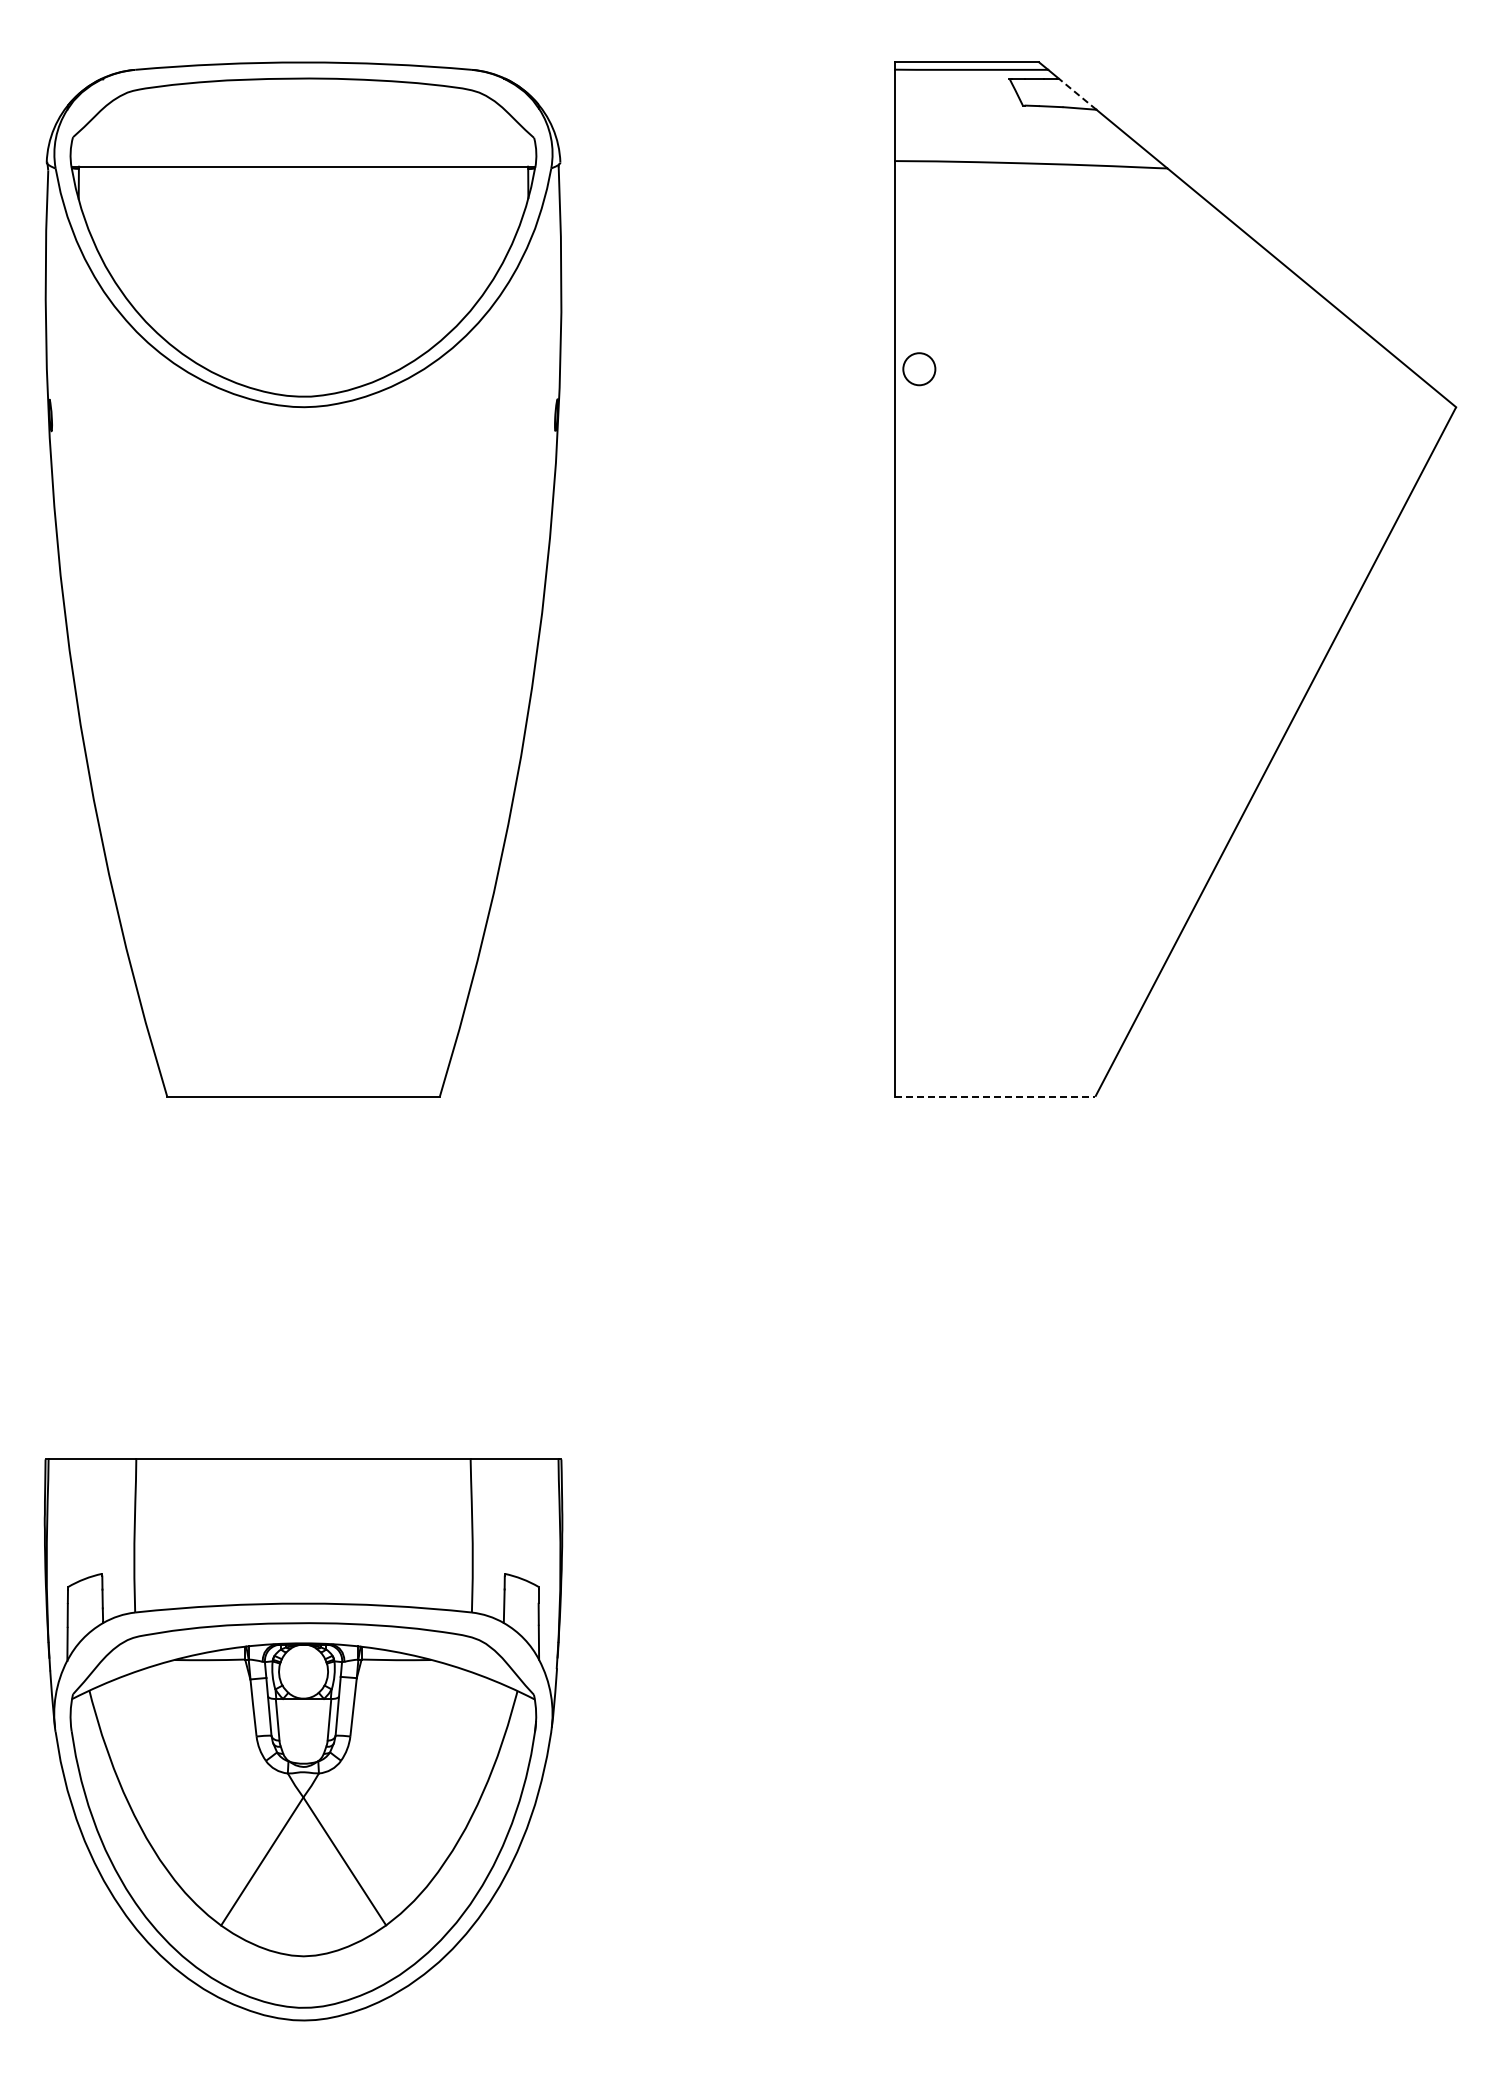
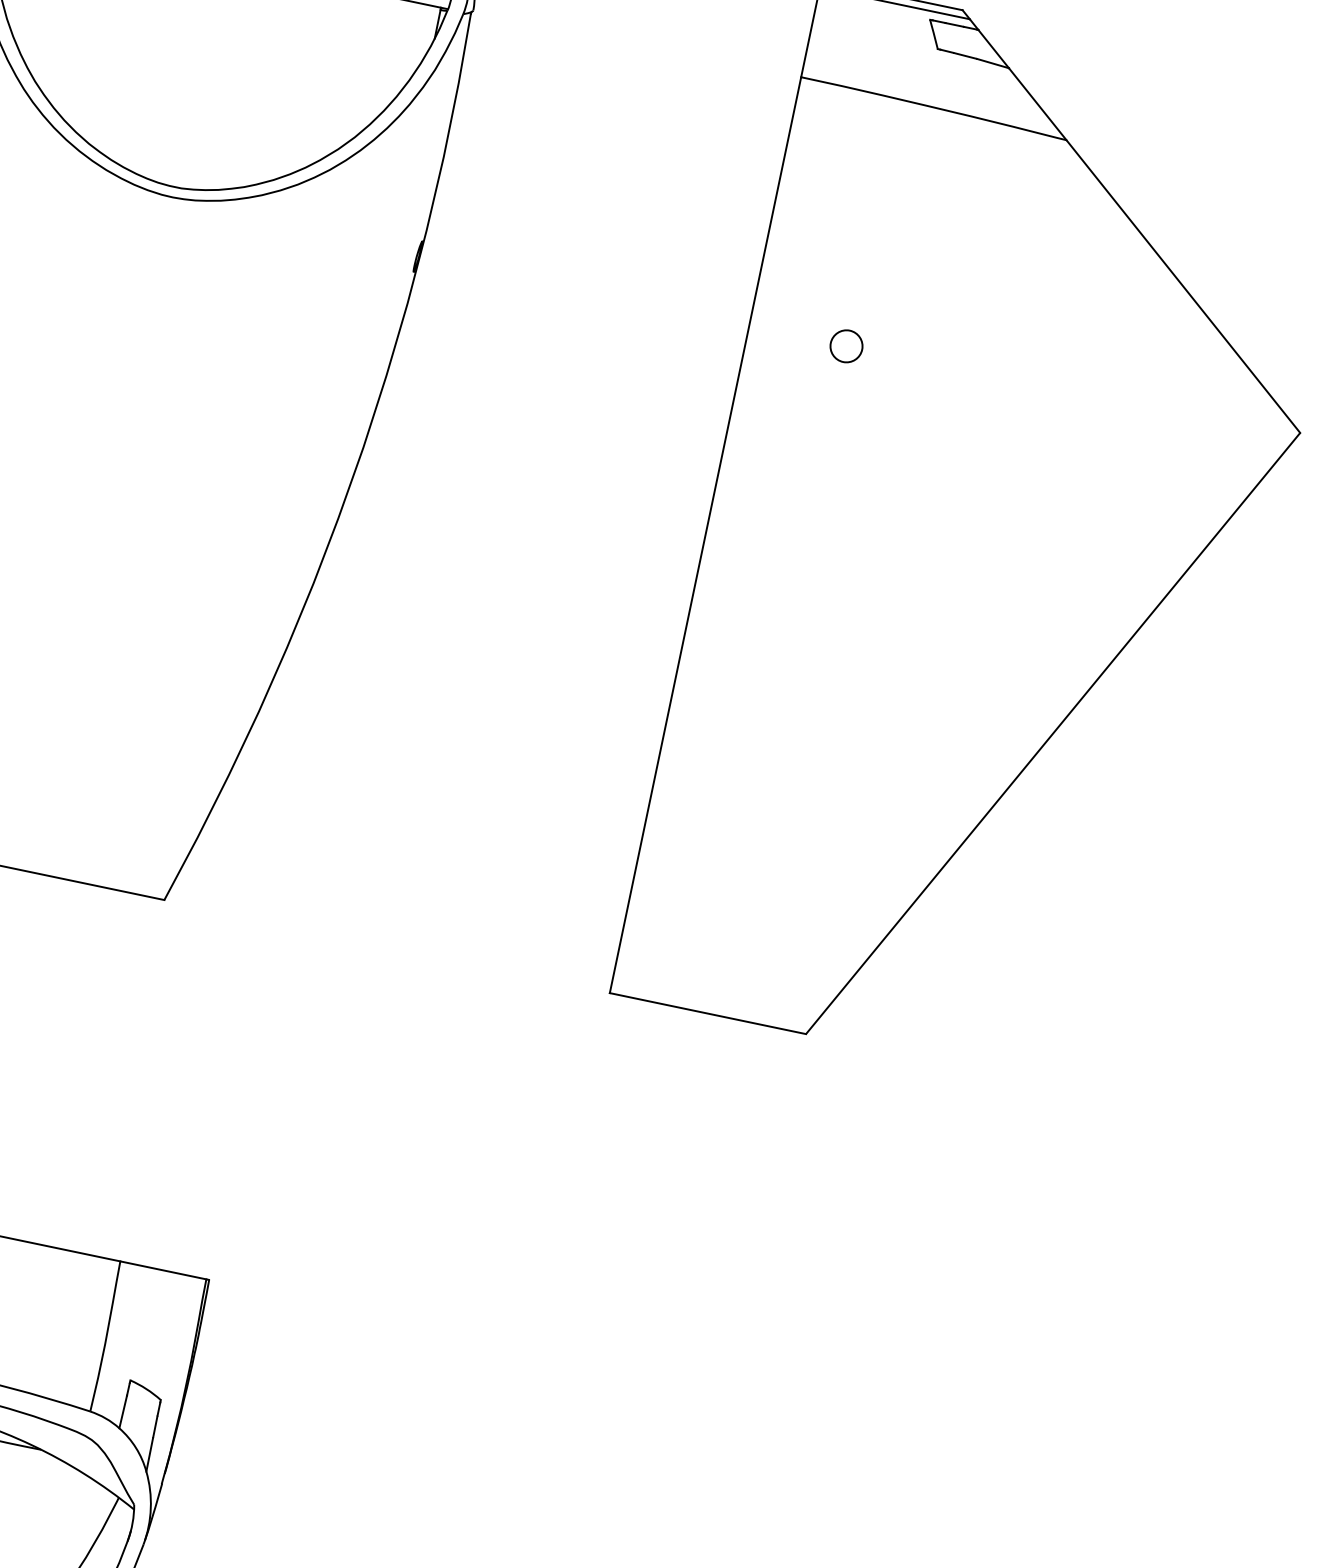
line: (1077, 94) -> (993, 49), dashed -> solid
circle: (919, 369) -> (846, 346), moved
line: (995, 1096) -> (708, 1013), dashed -> solid

